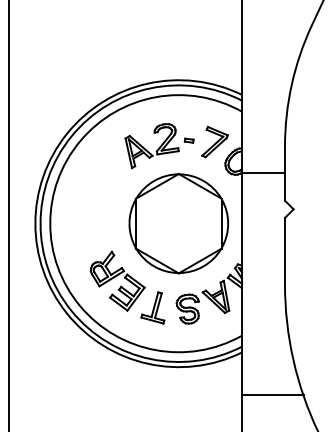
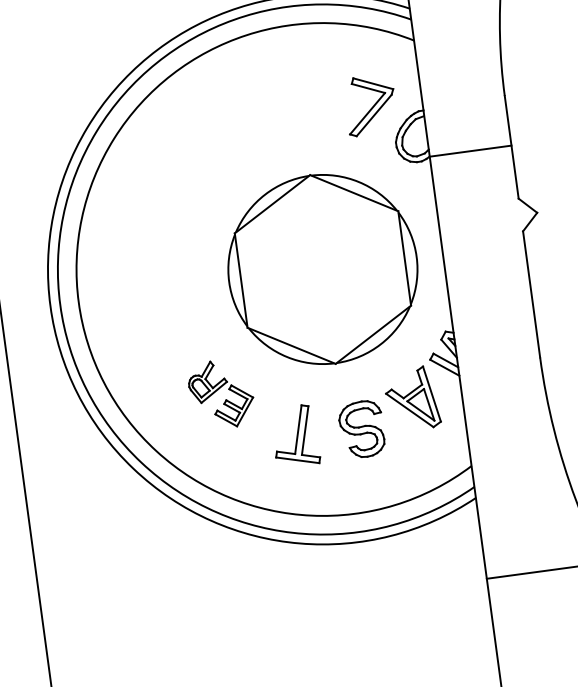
part: (159, 146) -> (266, 127), removed
part: (117, 280) -> (221, 393), size x0.6

